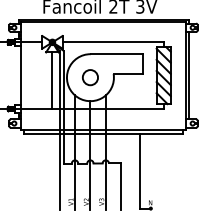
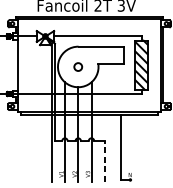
circle: (90, 77) -> (78, 66), size x0.6
line: (52, 80) -> (45, 69), removed
line: (121, 186) -> (105, 160), solid -> dashed

